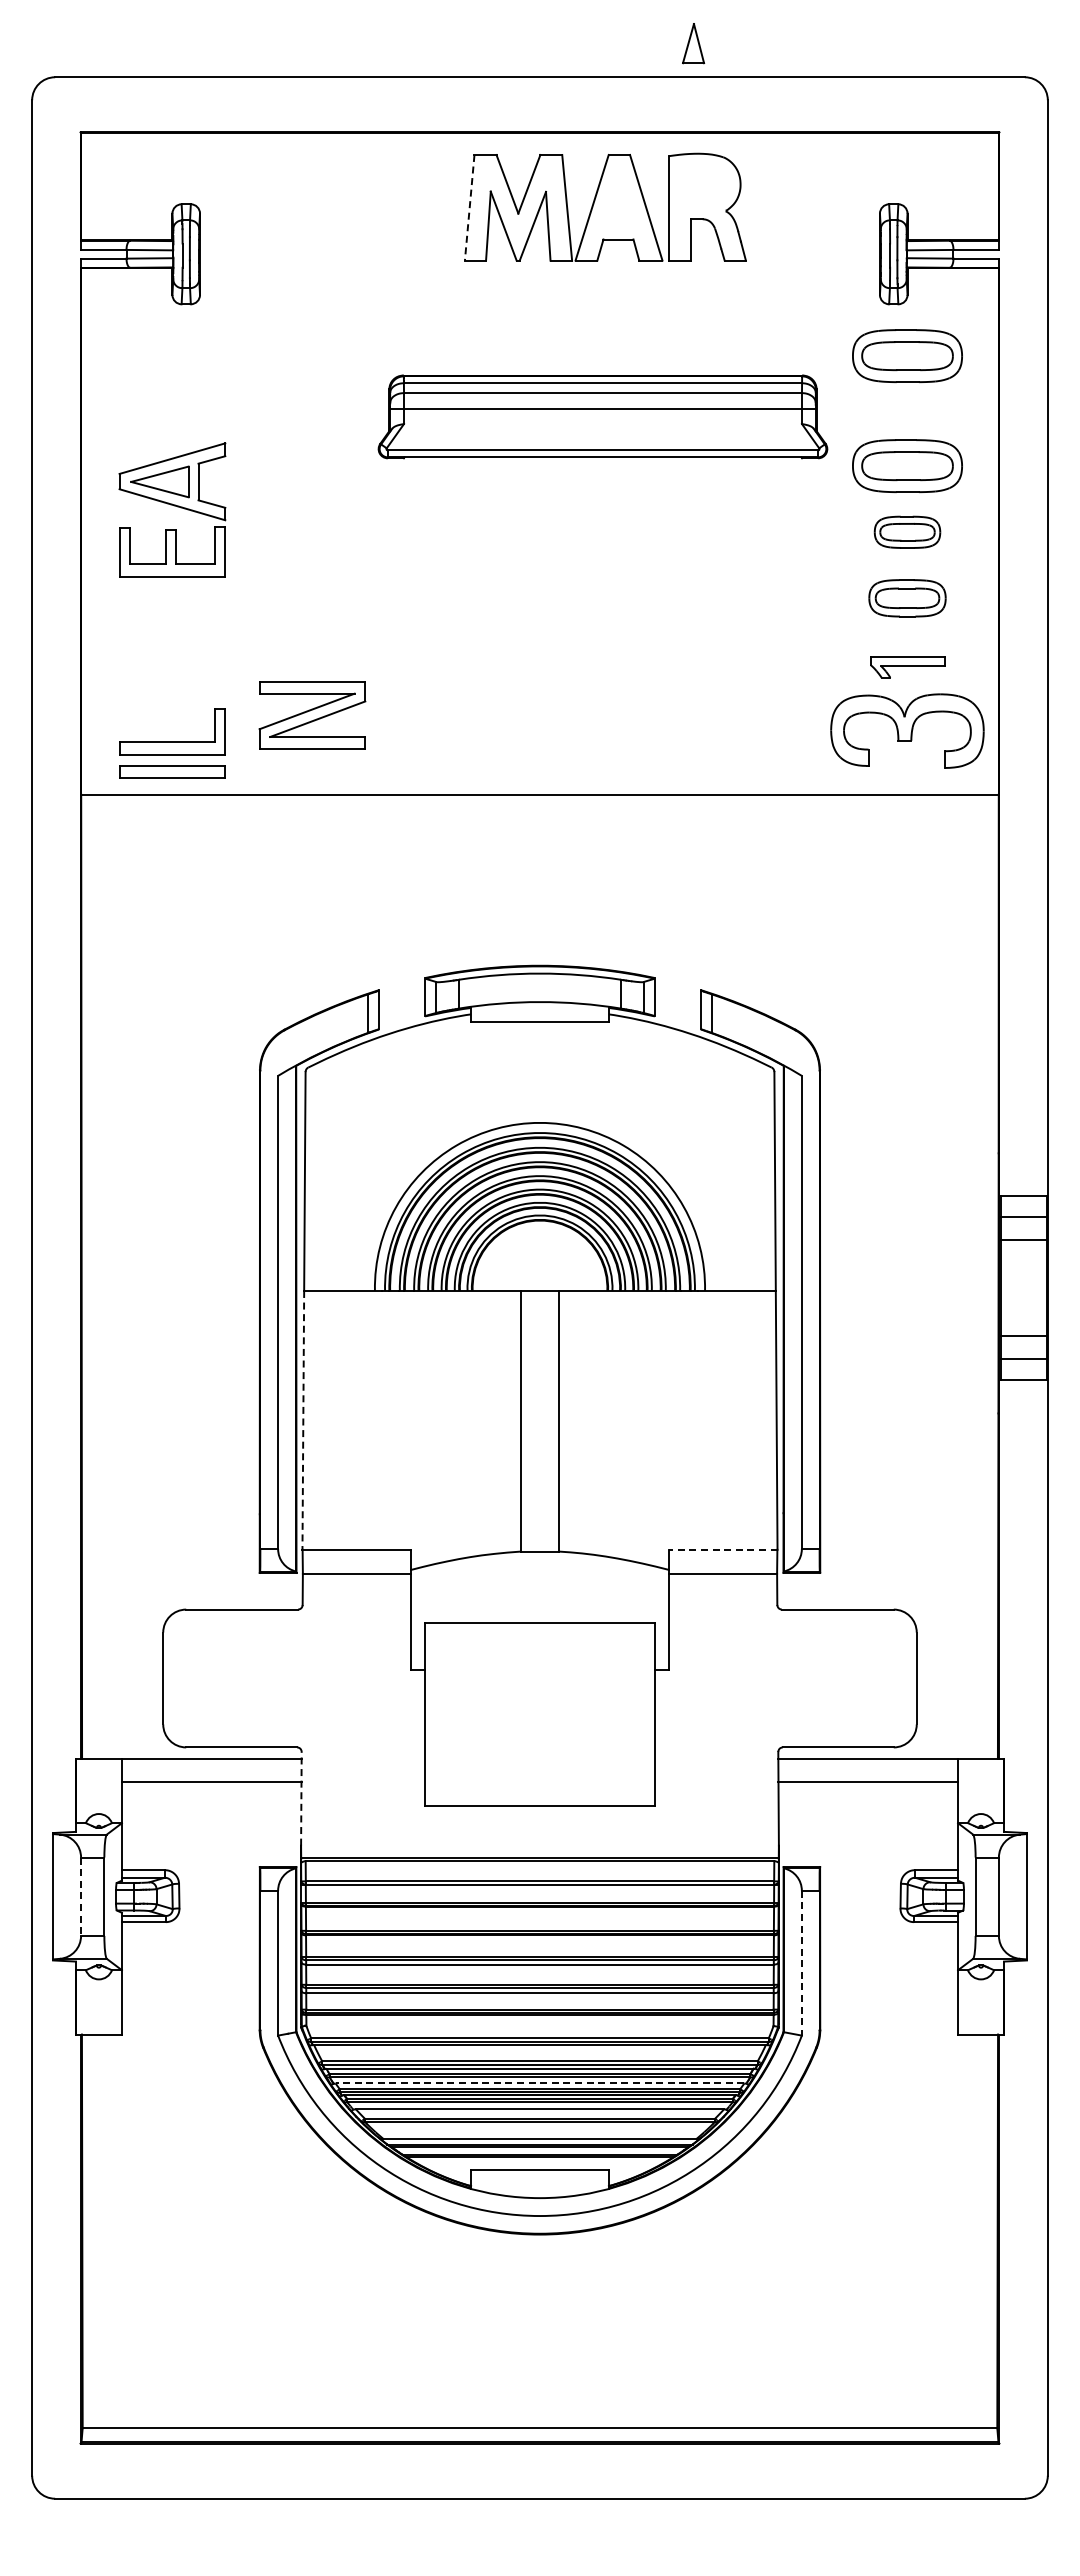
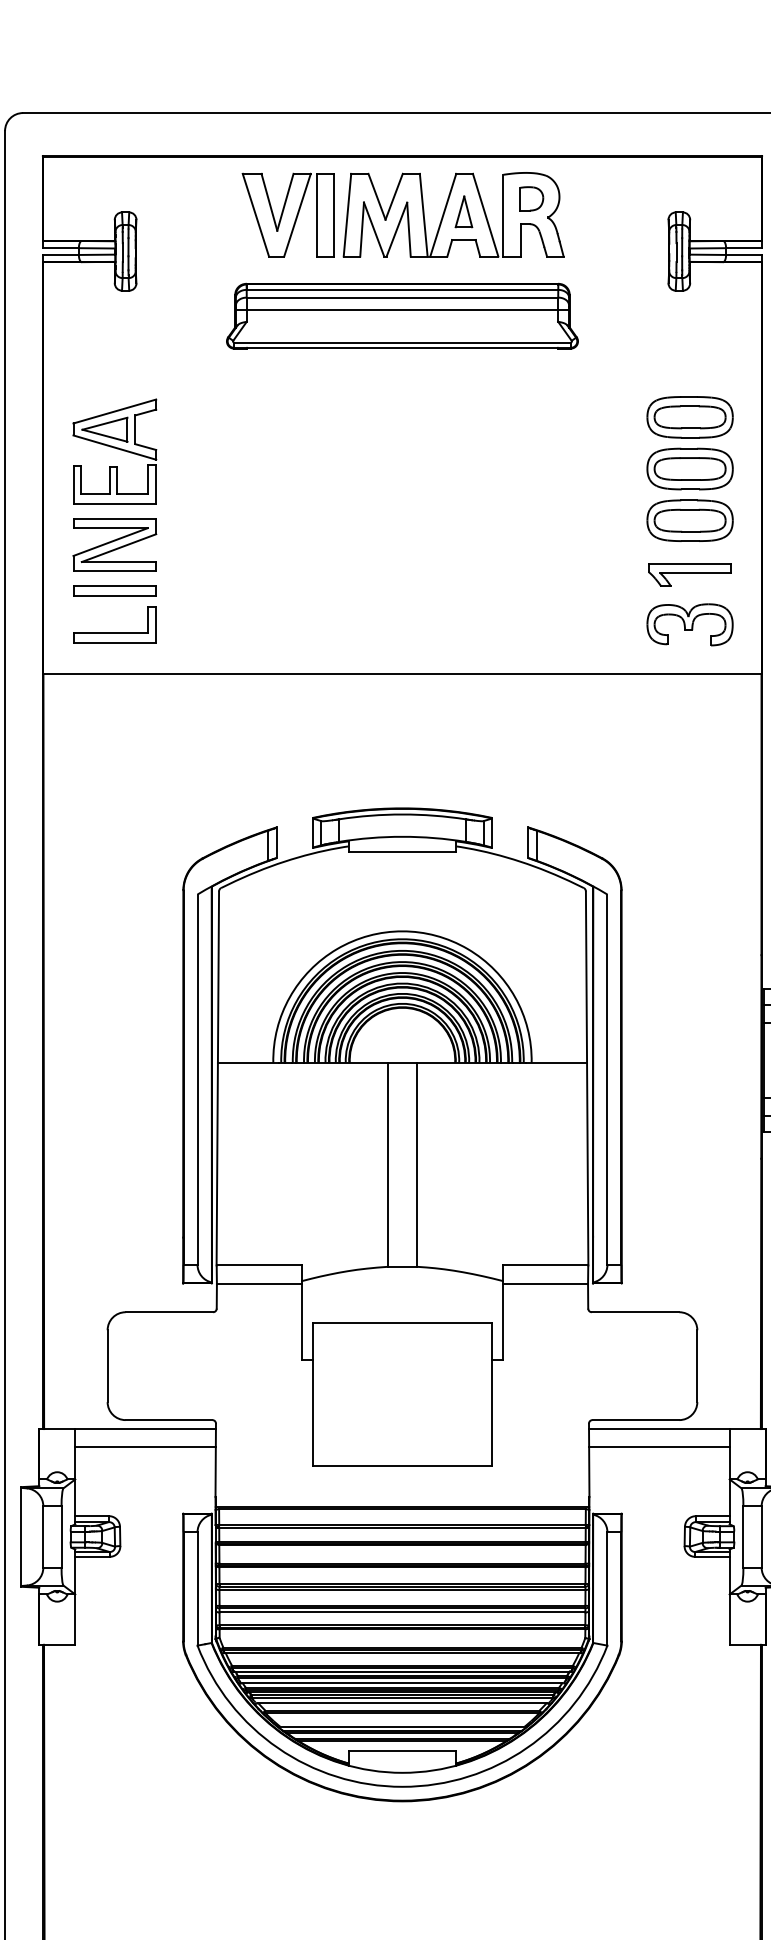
part: (693, 43) -> (463, 211), moved
part: (704, 186) -> (531, 198), added
part: (393, 207) -> (287, 214), added
line: (469, 208) -> (347, 215), dashed -> solid
part: (907, 355) -> (690, 330), removed
part: (602, 416) -> (402, 315), moved
part: (907, 532) -> (690, 469), size x1.67
part: (907, 598) -> (690, 520), size x1.43
part: (907, 667) -> (690, 574), size x1.43
part: (312, 715) -> (114, 545), moved
part: (907, 731) -> (690, 625), size x0.71
part: (172, 771) -> (114, 590), moved
line: (303, 1420) -> (217, 1164), dashed -> solid
line: (722, 1549) -> (545, 1265), dashed -> solid
line: (301, 1798) -> (215, 1460), dashed -> solid
line: (81, 1897) -> (43, 1537), dashed -> solid
line: (801, 1963) -> (607, 1589), dashed -> solid
line: (539, 2083) -> (402, 1683), dashed -> solid

